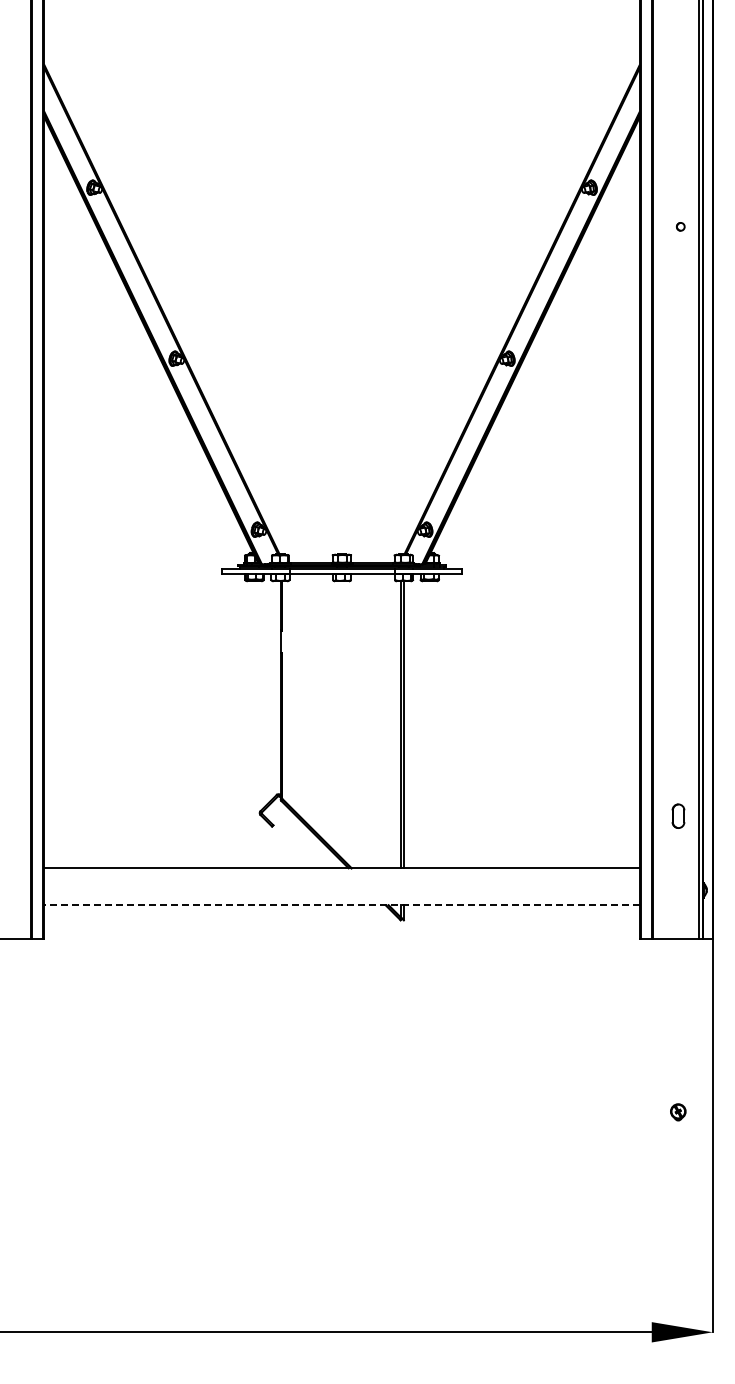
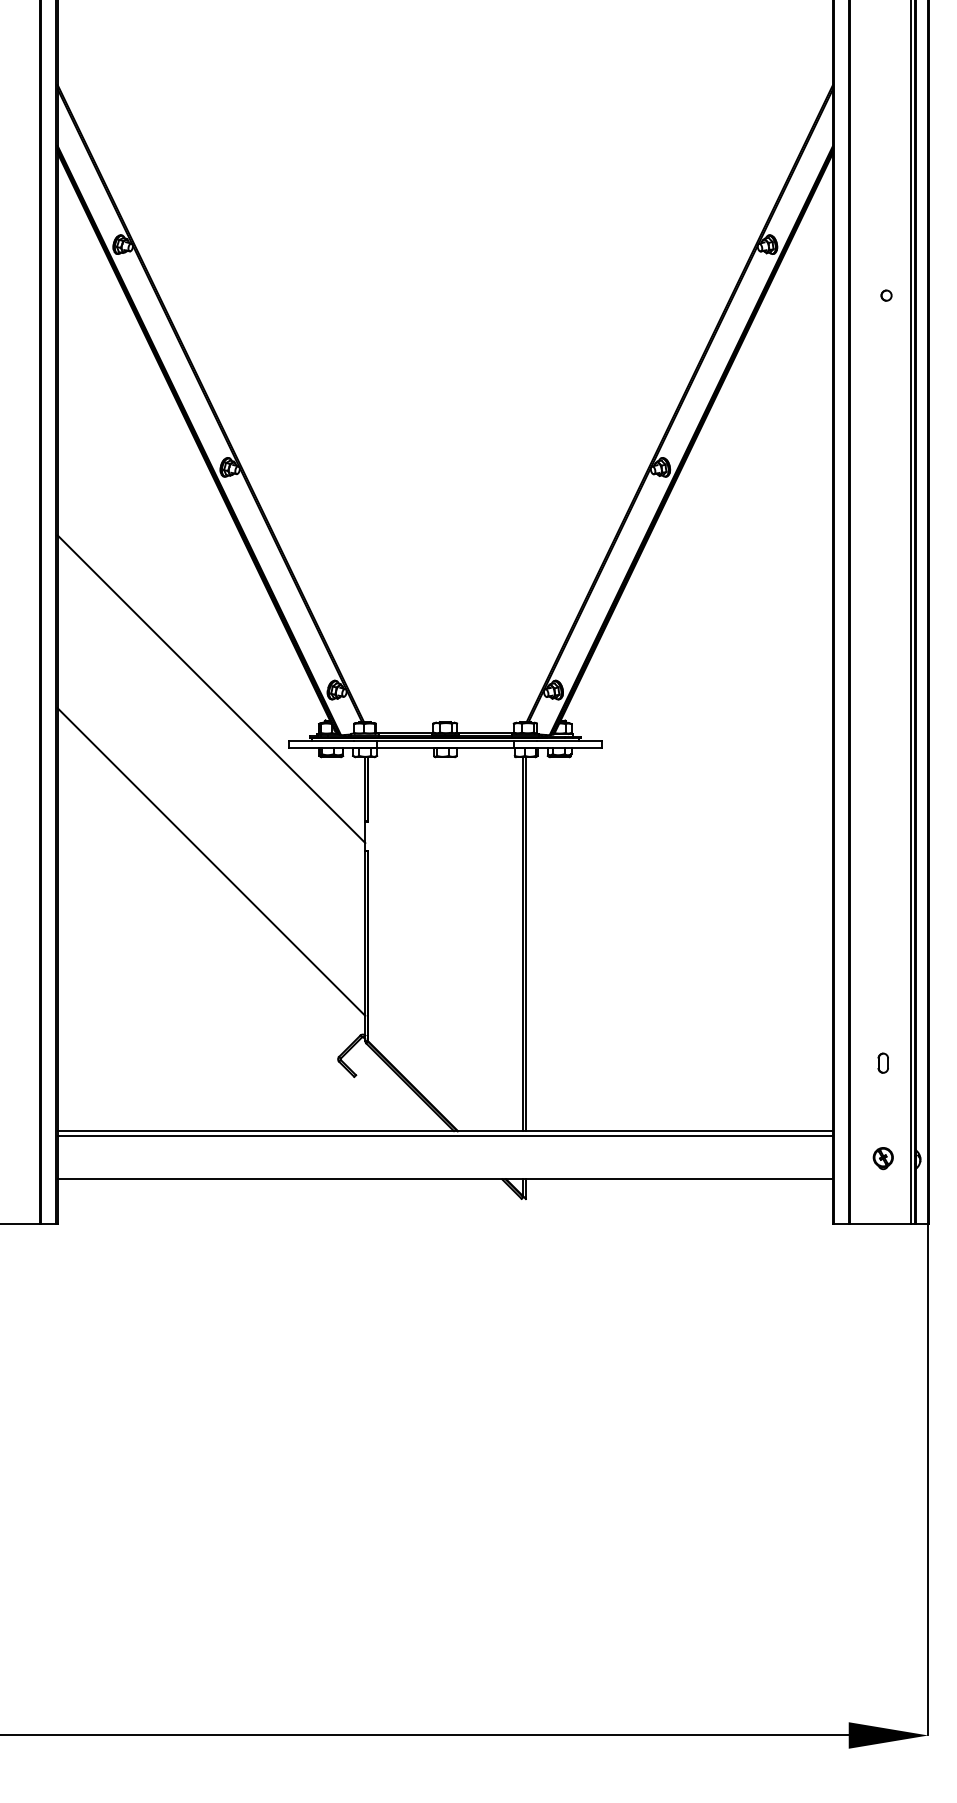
line: (162, 528) -> (211, 688), added
line: (162, 661) -> (211, 861), added
part: (677, 815) -> (882, 1062), size x0.62
line: (341, 871) -> (444, 1135), added
line: (341, 905) -> (444, 1179), dashed -> solid
part: (678, 1112) -> (883, 1158), moved

